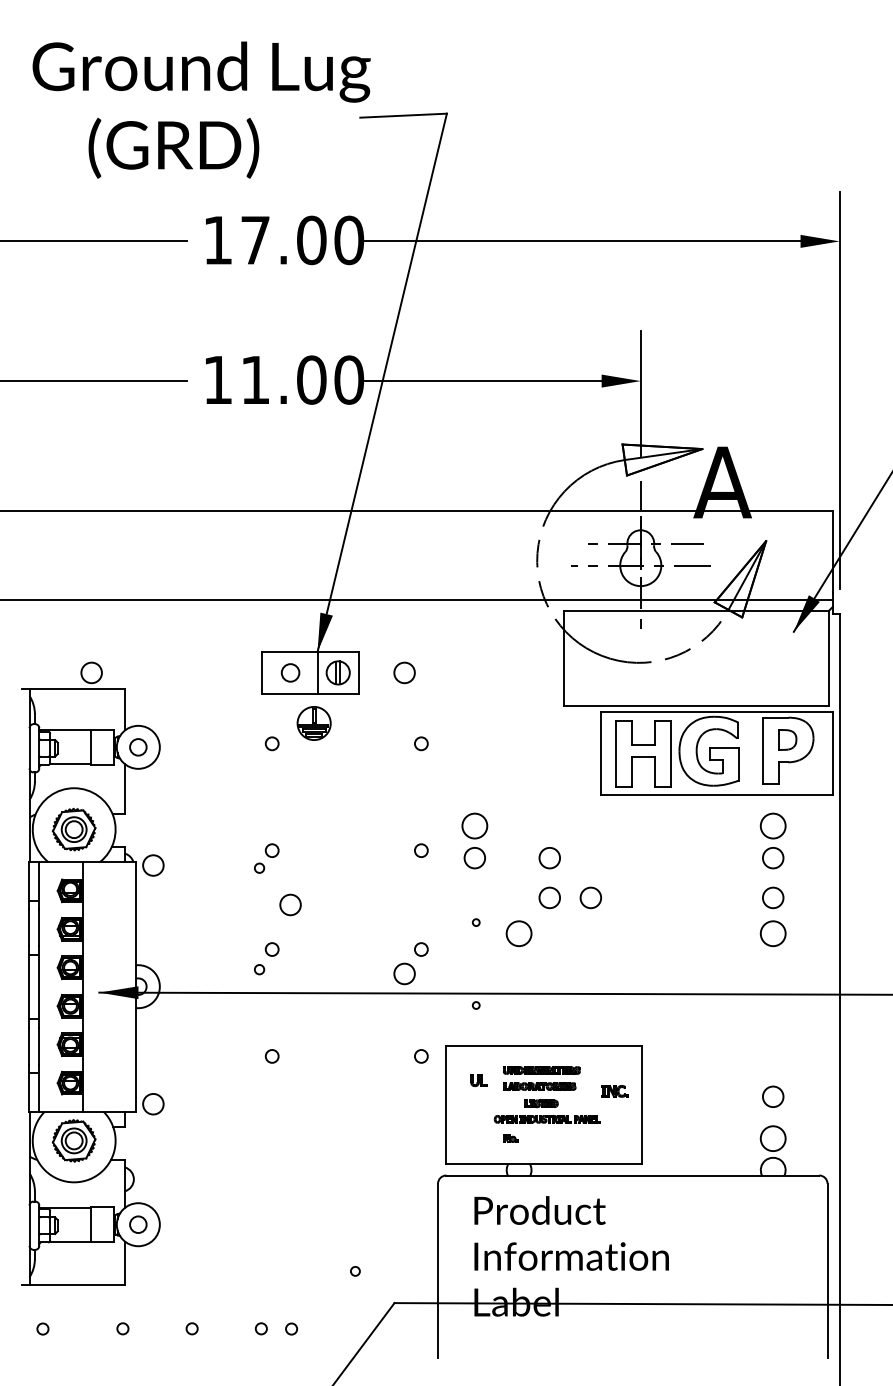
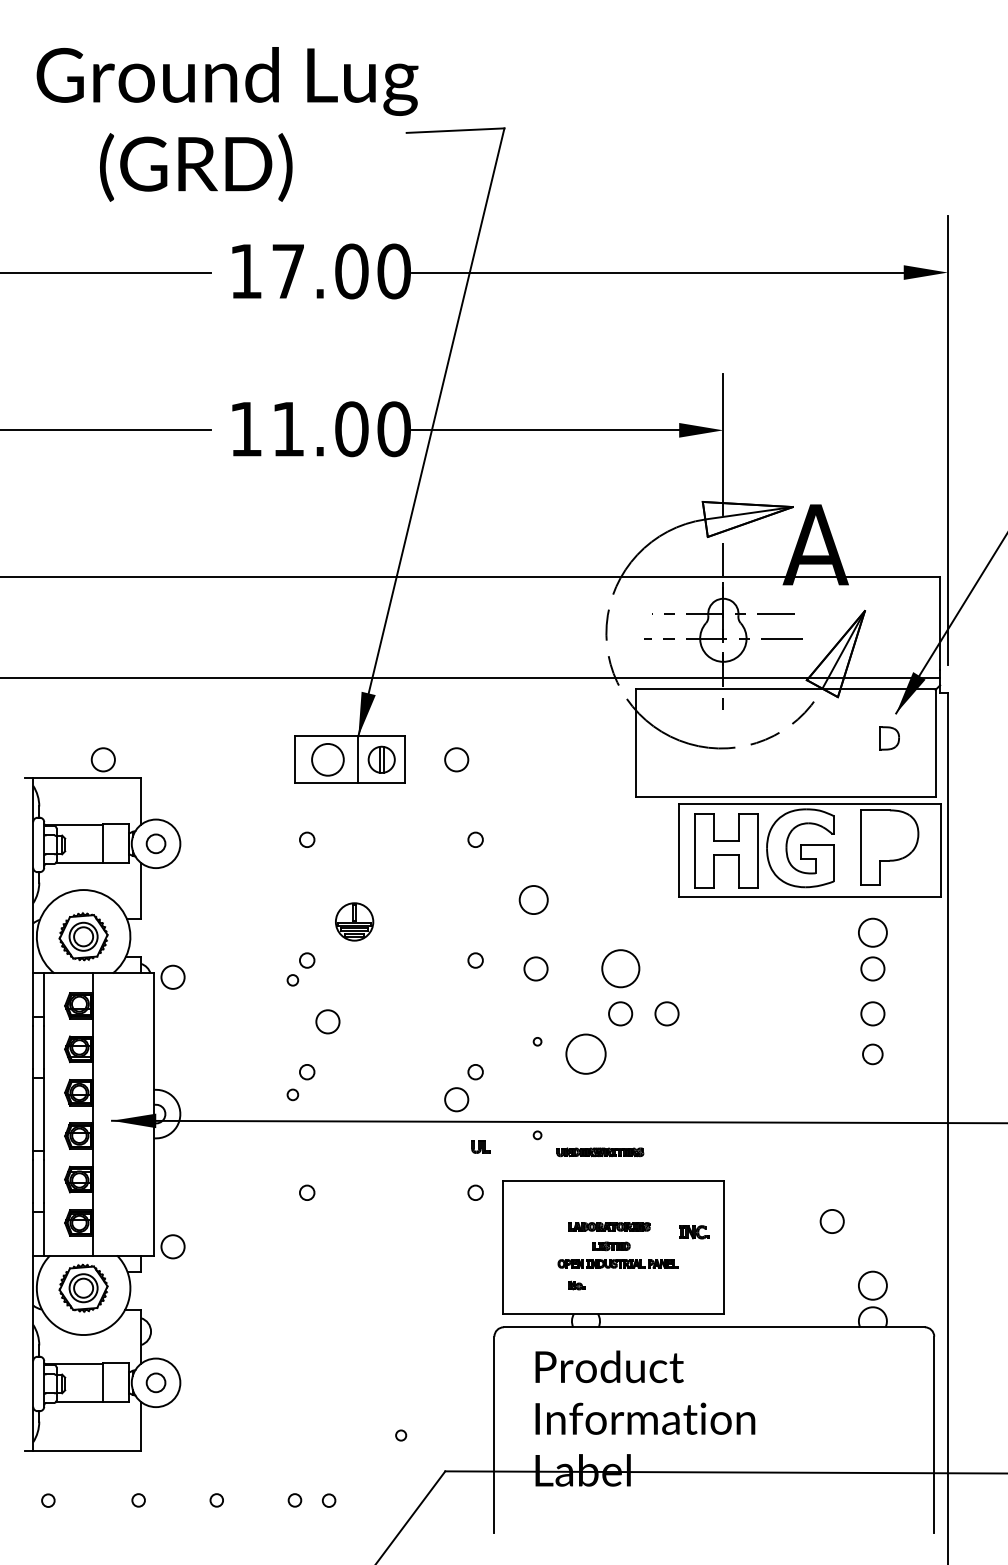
circle: (290, 672) -> (327, 759), size x1.6
part: (313, 723) -> (353, 921), moved
part: (787, 739) -> (889, 737), moved
circle: (474, 825) -> (533, 899), moved
circle: (549, 858) -> (620, 969), size x1.6
circle: (518, 933) -> (585, 1054), size x1.4
circle: (772, 933) -> (872, 1054), size x0.7
part: (541, 1070) -> (599, 1152), moved
part: (478, 1080) -> (480, 1146), moved
circle: (773, 1096) -> (832, 1221), moved

